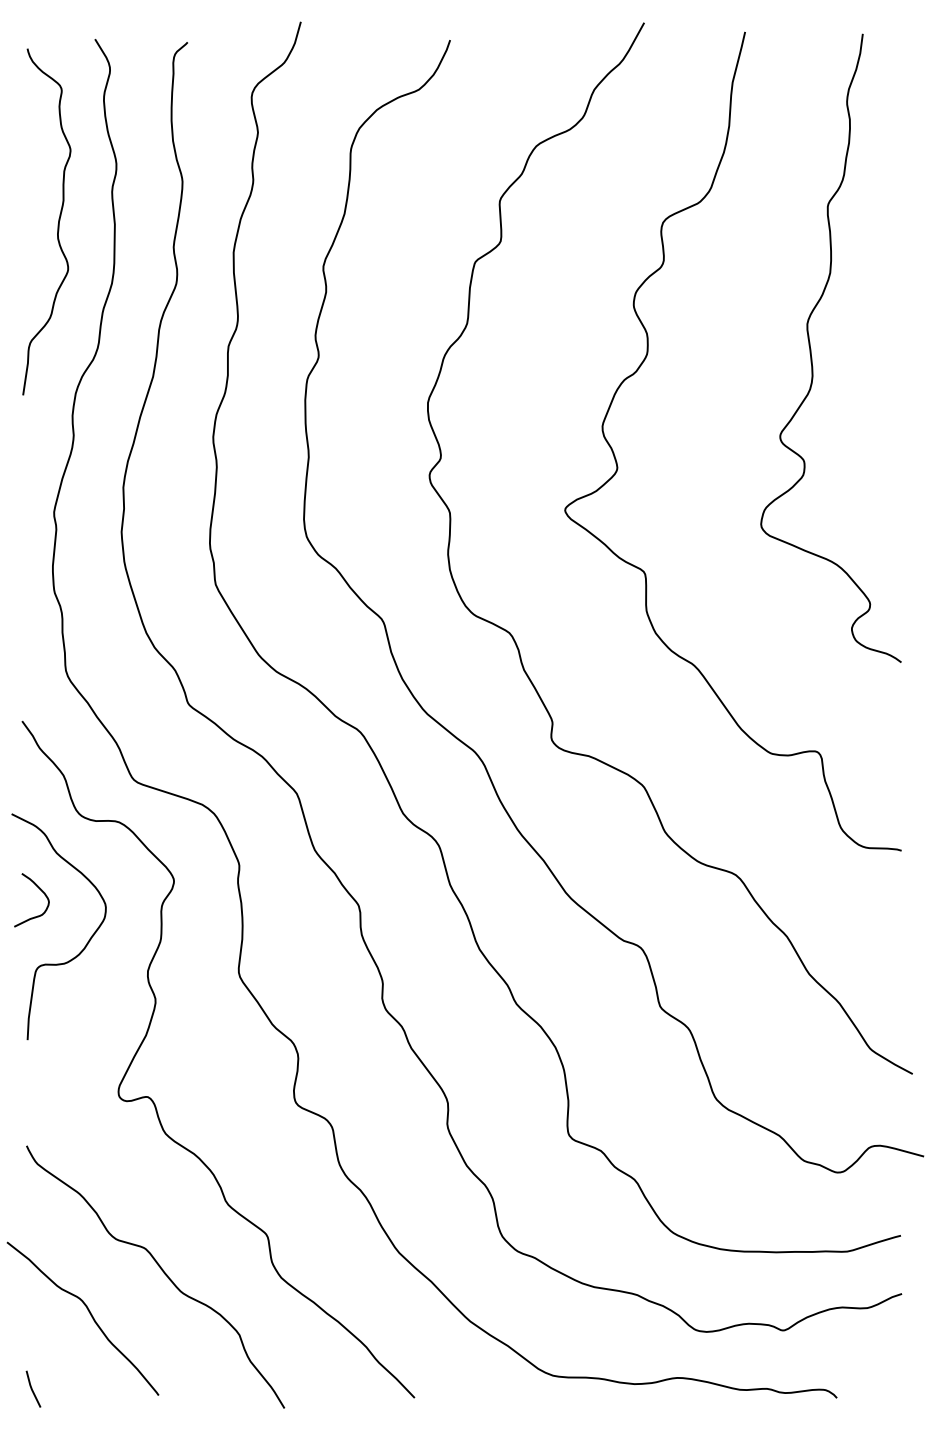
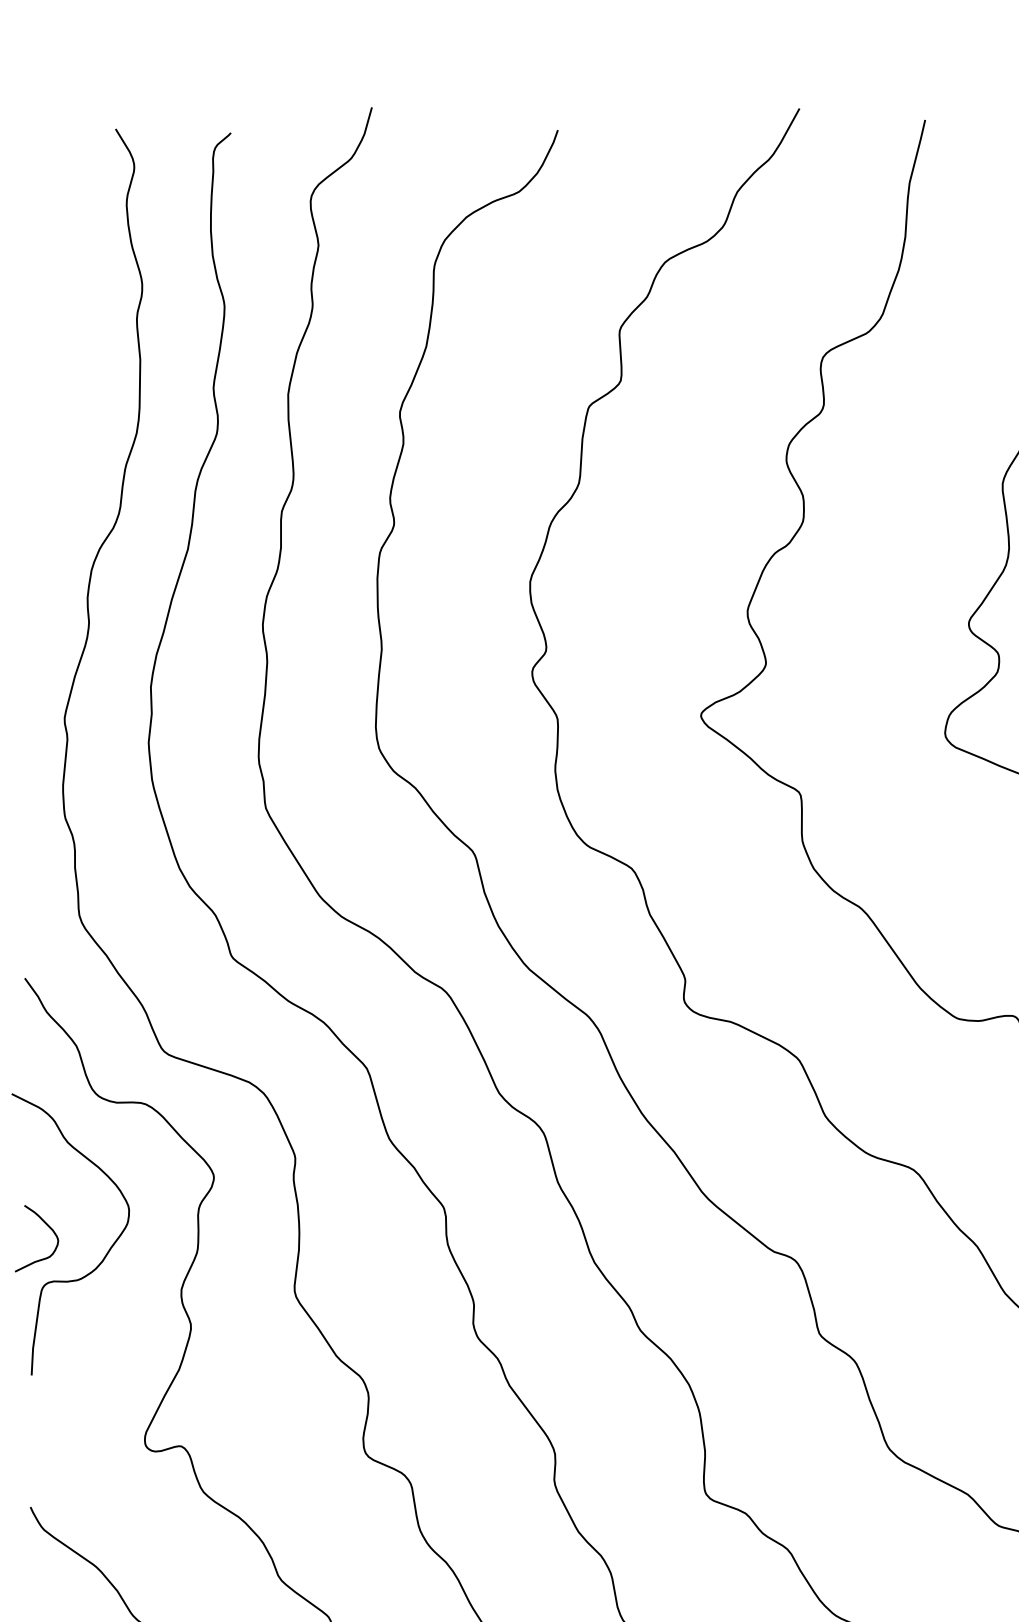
curve: (57, 224) -> (68, 359), removed
curve: (40, 890) -> (47, 1226), moved

